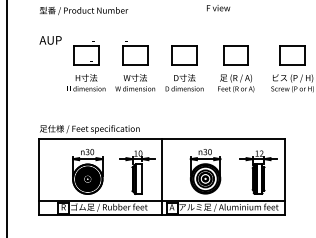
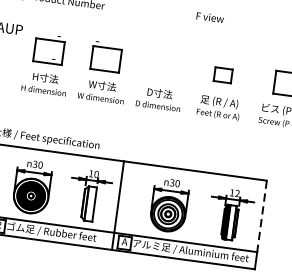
part: (184, 55) -> (163, 67), removed
part: (235, 55) -> (222, 75), size x0.6
line: (284, 170) -> (261, 216), solid -> dashed

